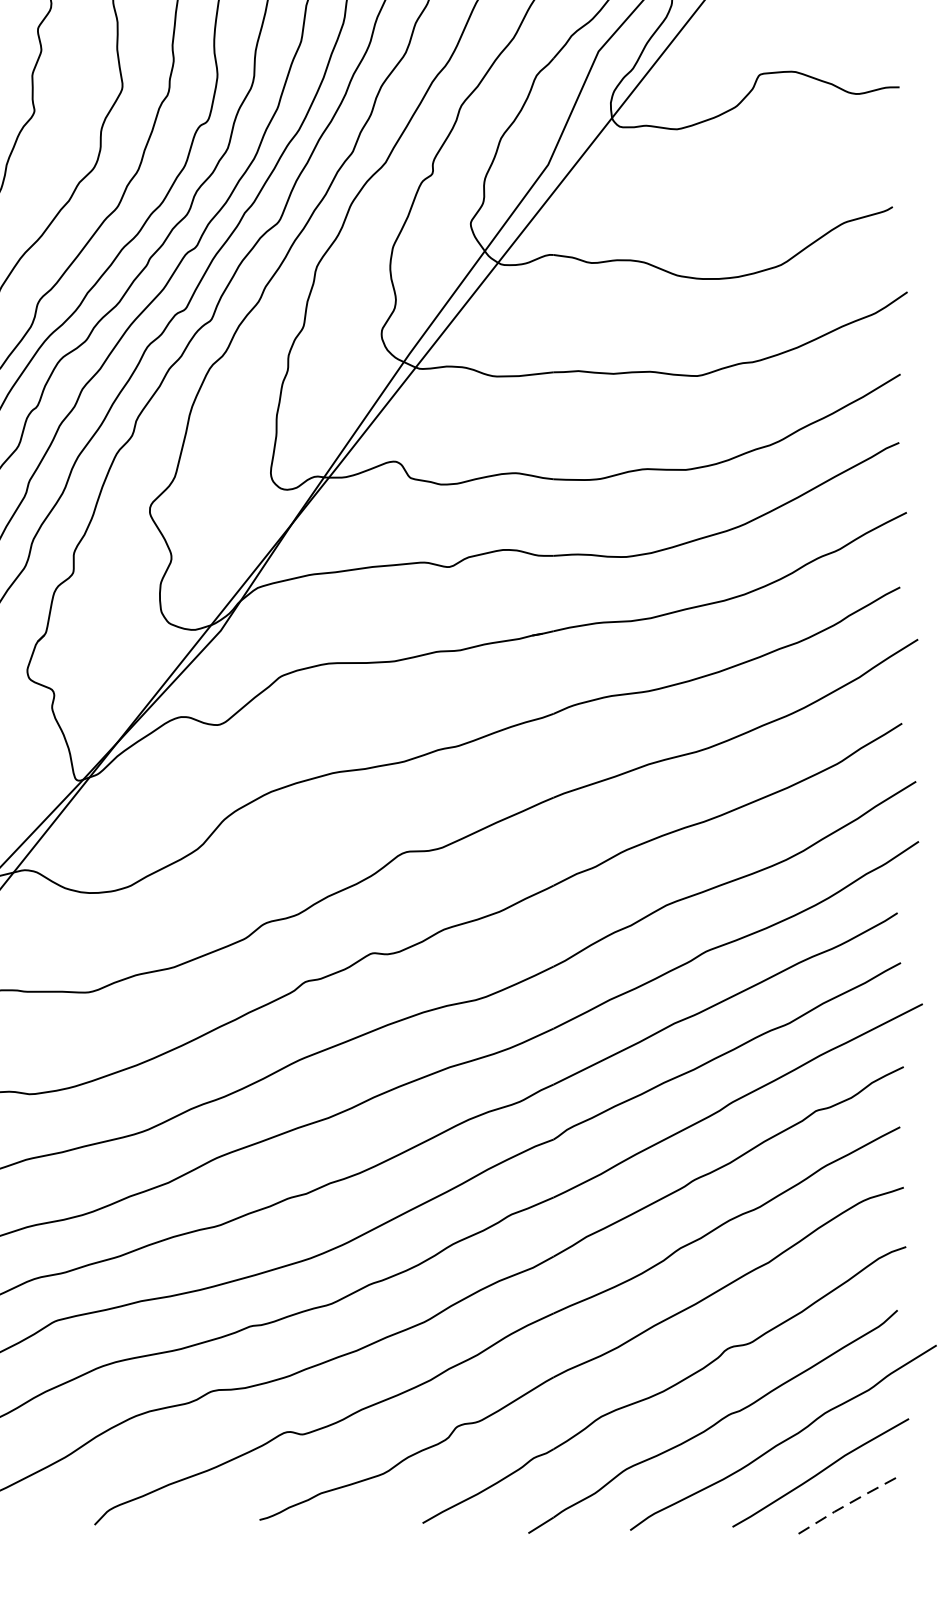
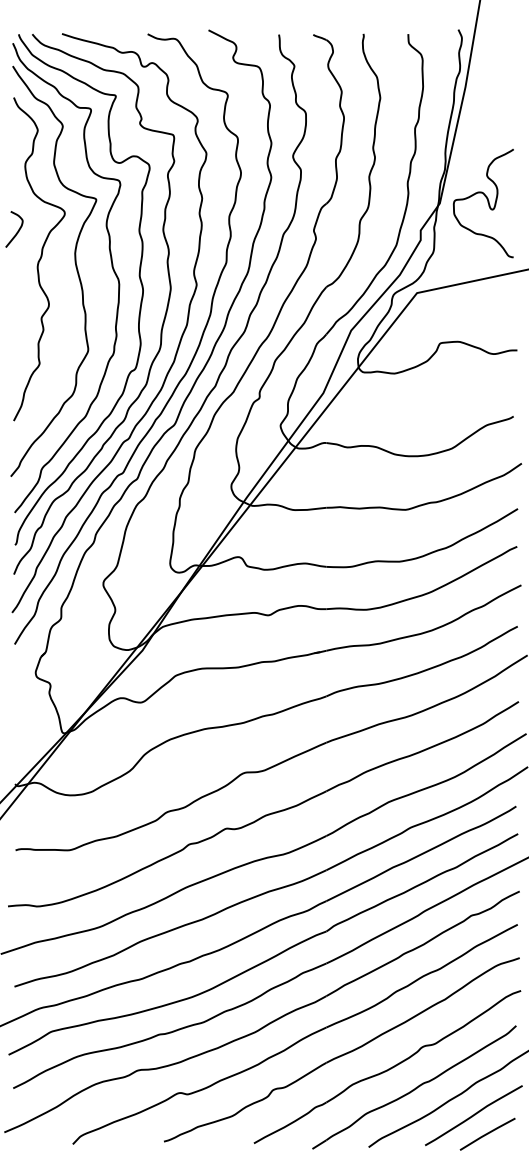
line: (843, 1507) -> (486, 1134), dashed -> solid

